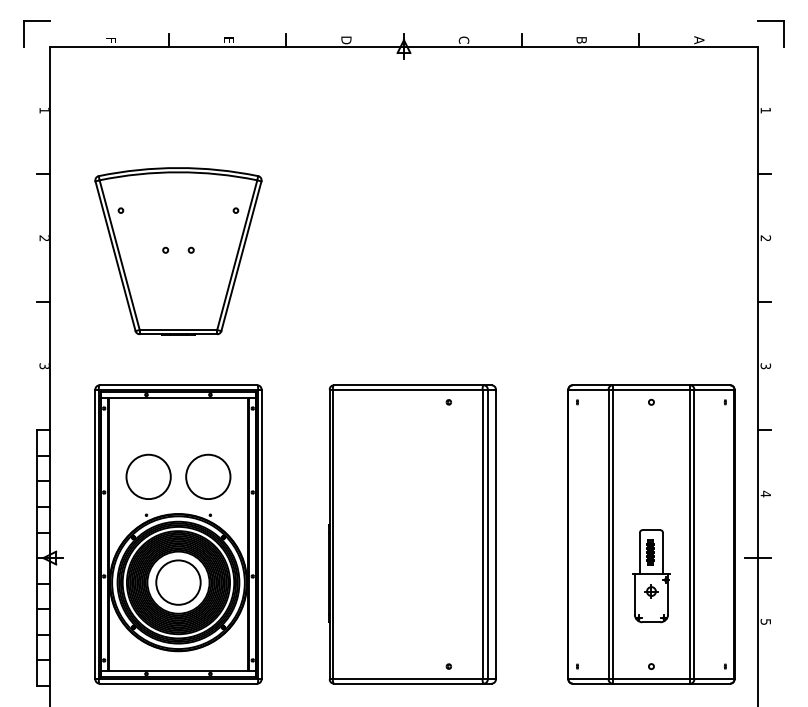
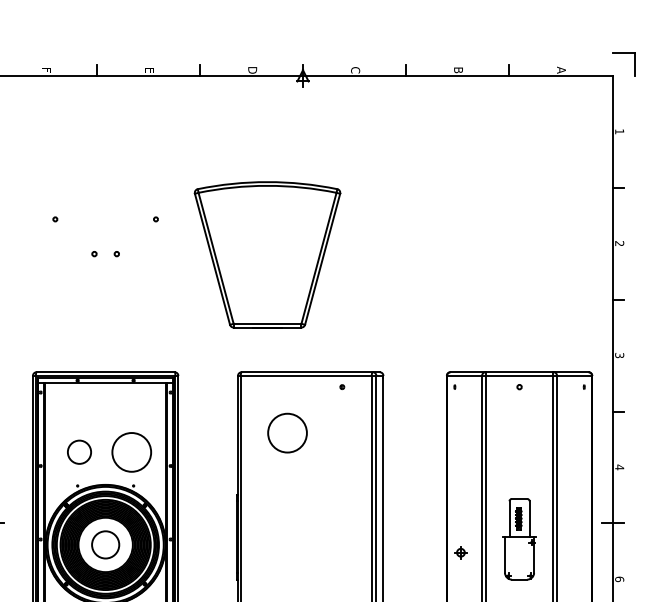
part: (178, 251) -> (267, 255), moved
circle: (386, 454) -> (287, 432), added
circle: (148, 476) -> (79, 452), size x0.6
circle: (178, 582) -> (105, 544), size x0.7
part: (651, 591) -> (460, 552), moved
text: (765, 622) -> (619, 579), 5 -> 6

